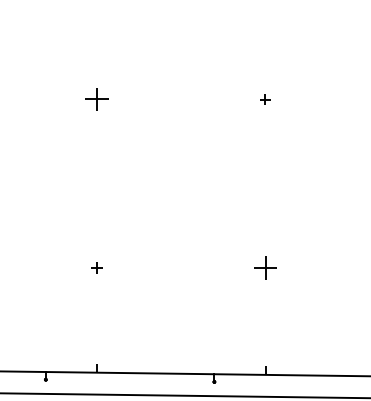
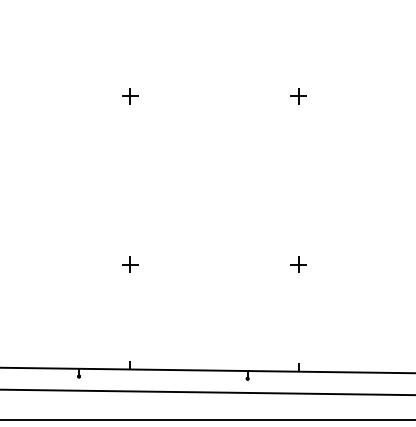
part: (97, 99) -> (130, 96), size x0.71
part: (265, 99) -> (298, 96), size x1.67
part: (97, 267) -> (130, 264), size x1.43
part: (265, 267) -> (298, 264), size x0.71

